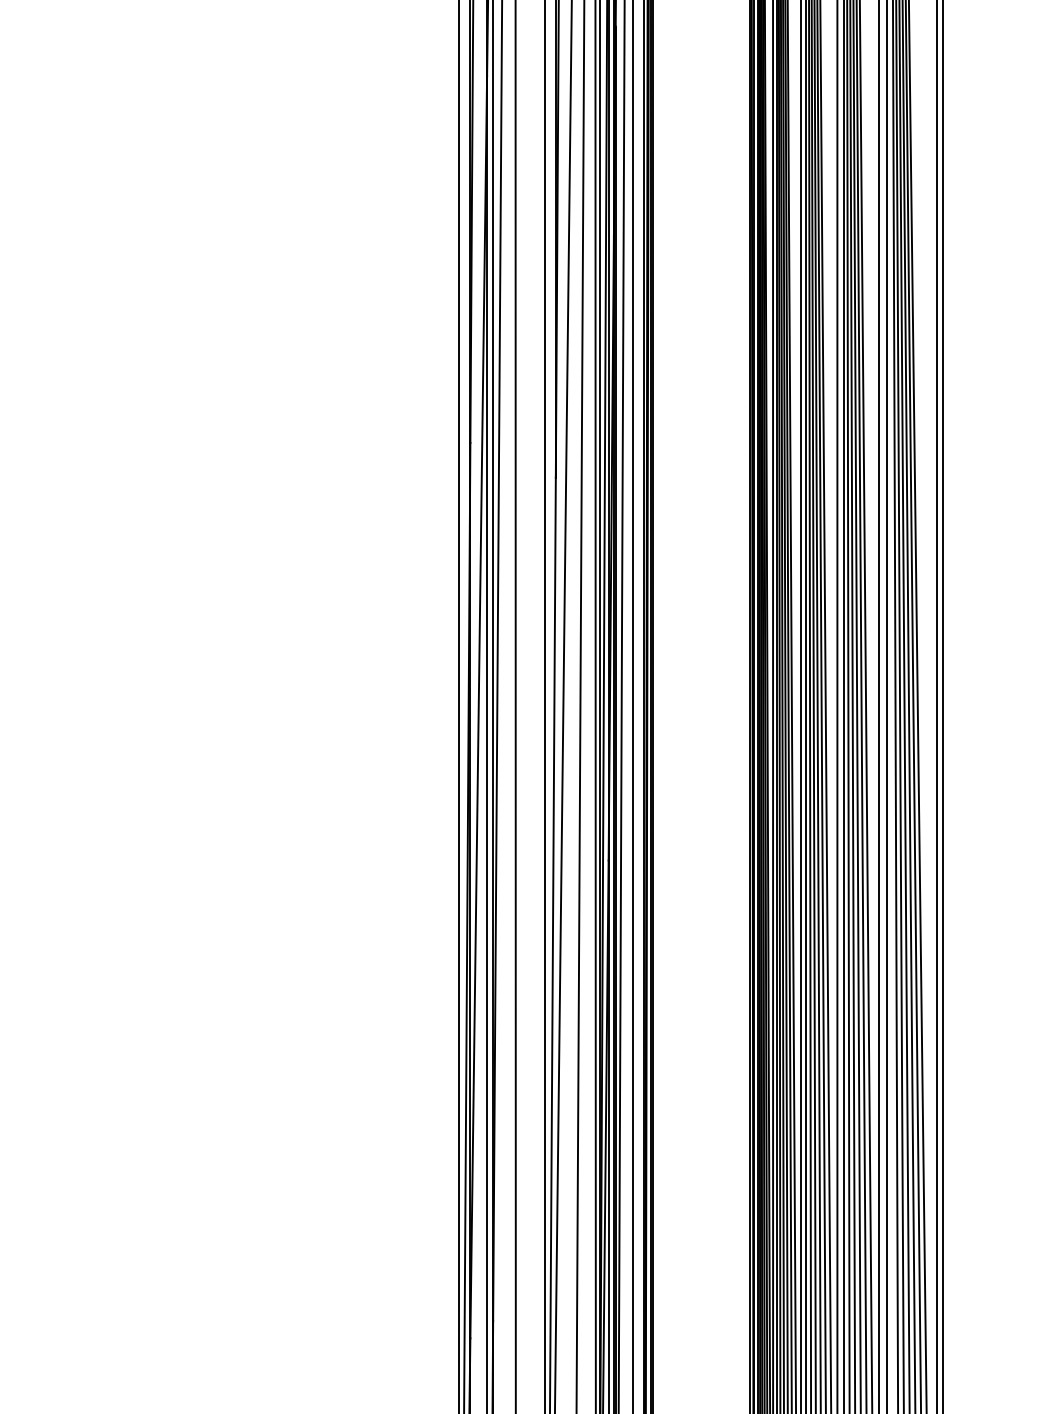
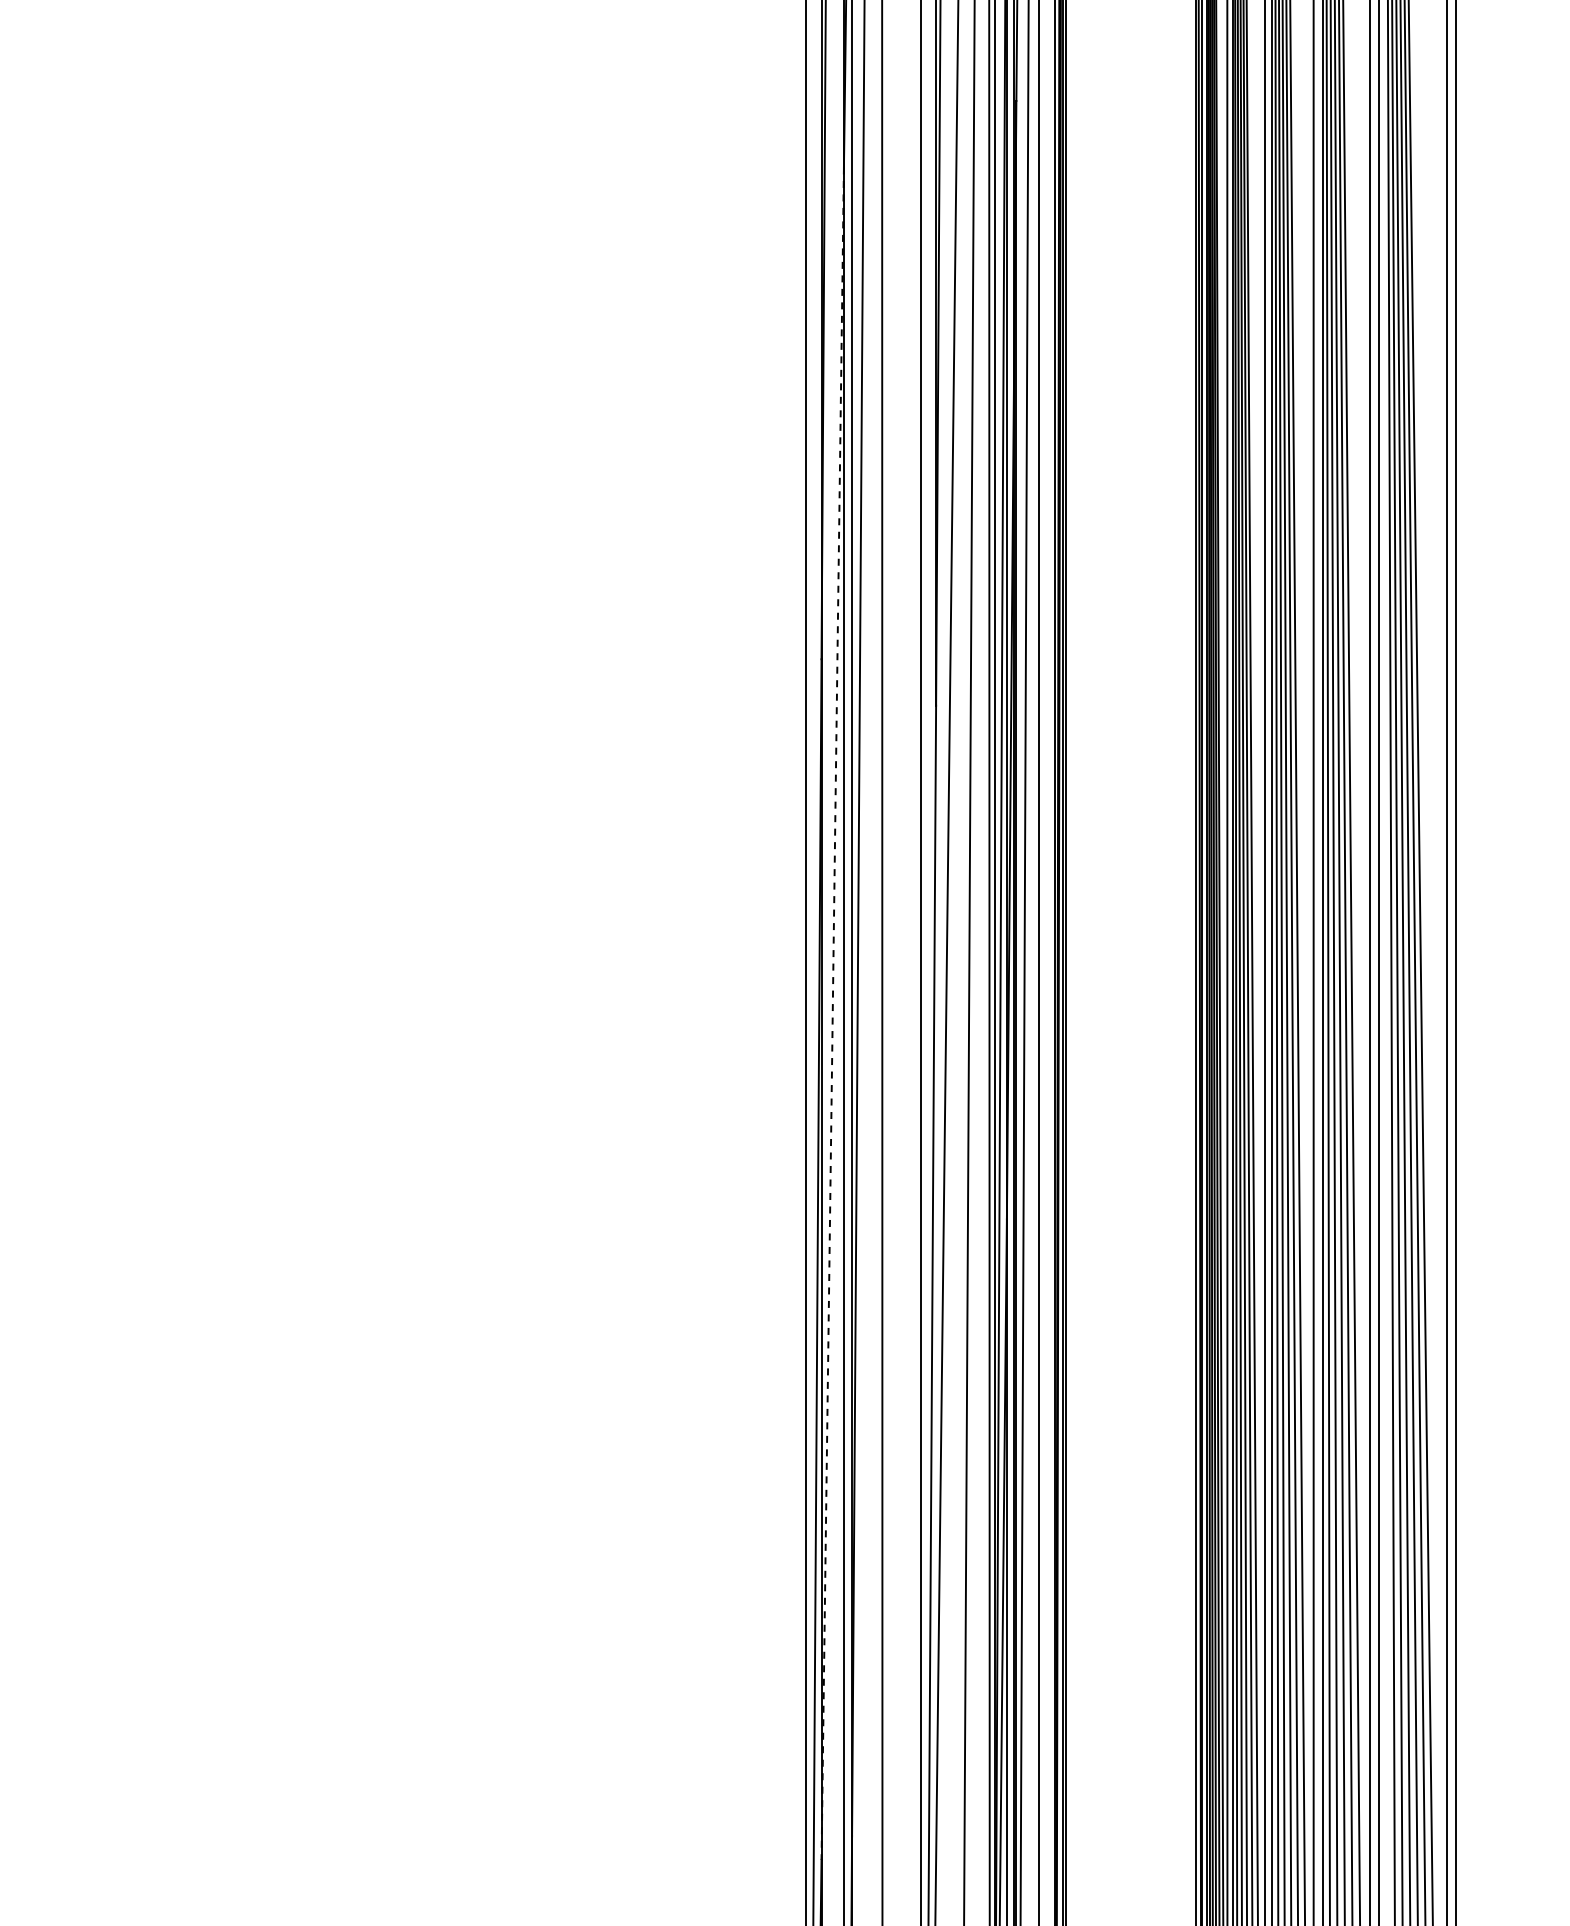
line: (478, 707) -> (832, 1014), solid -> dashed

